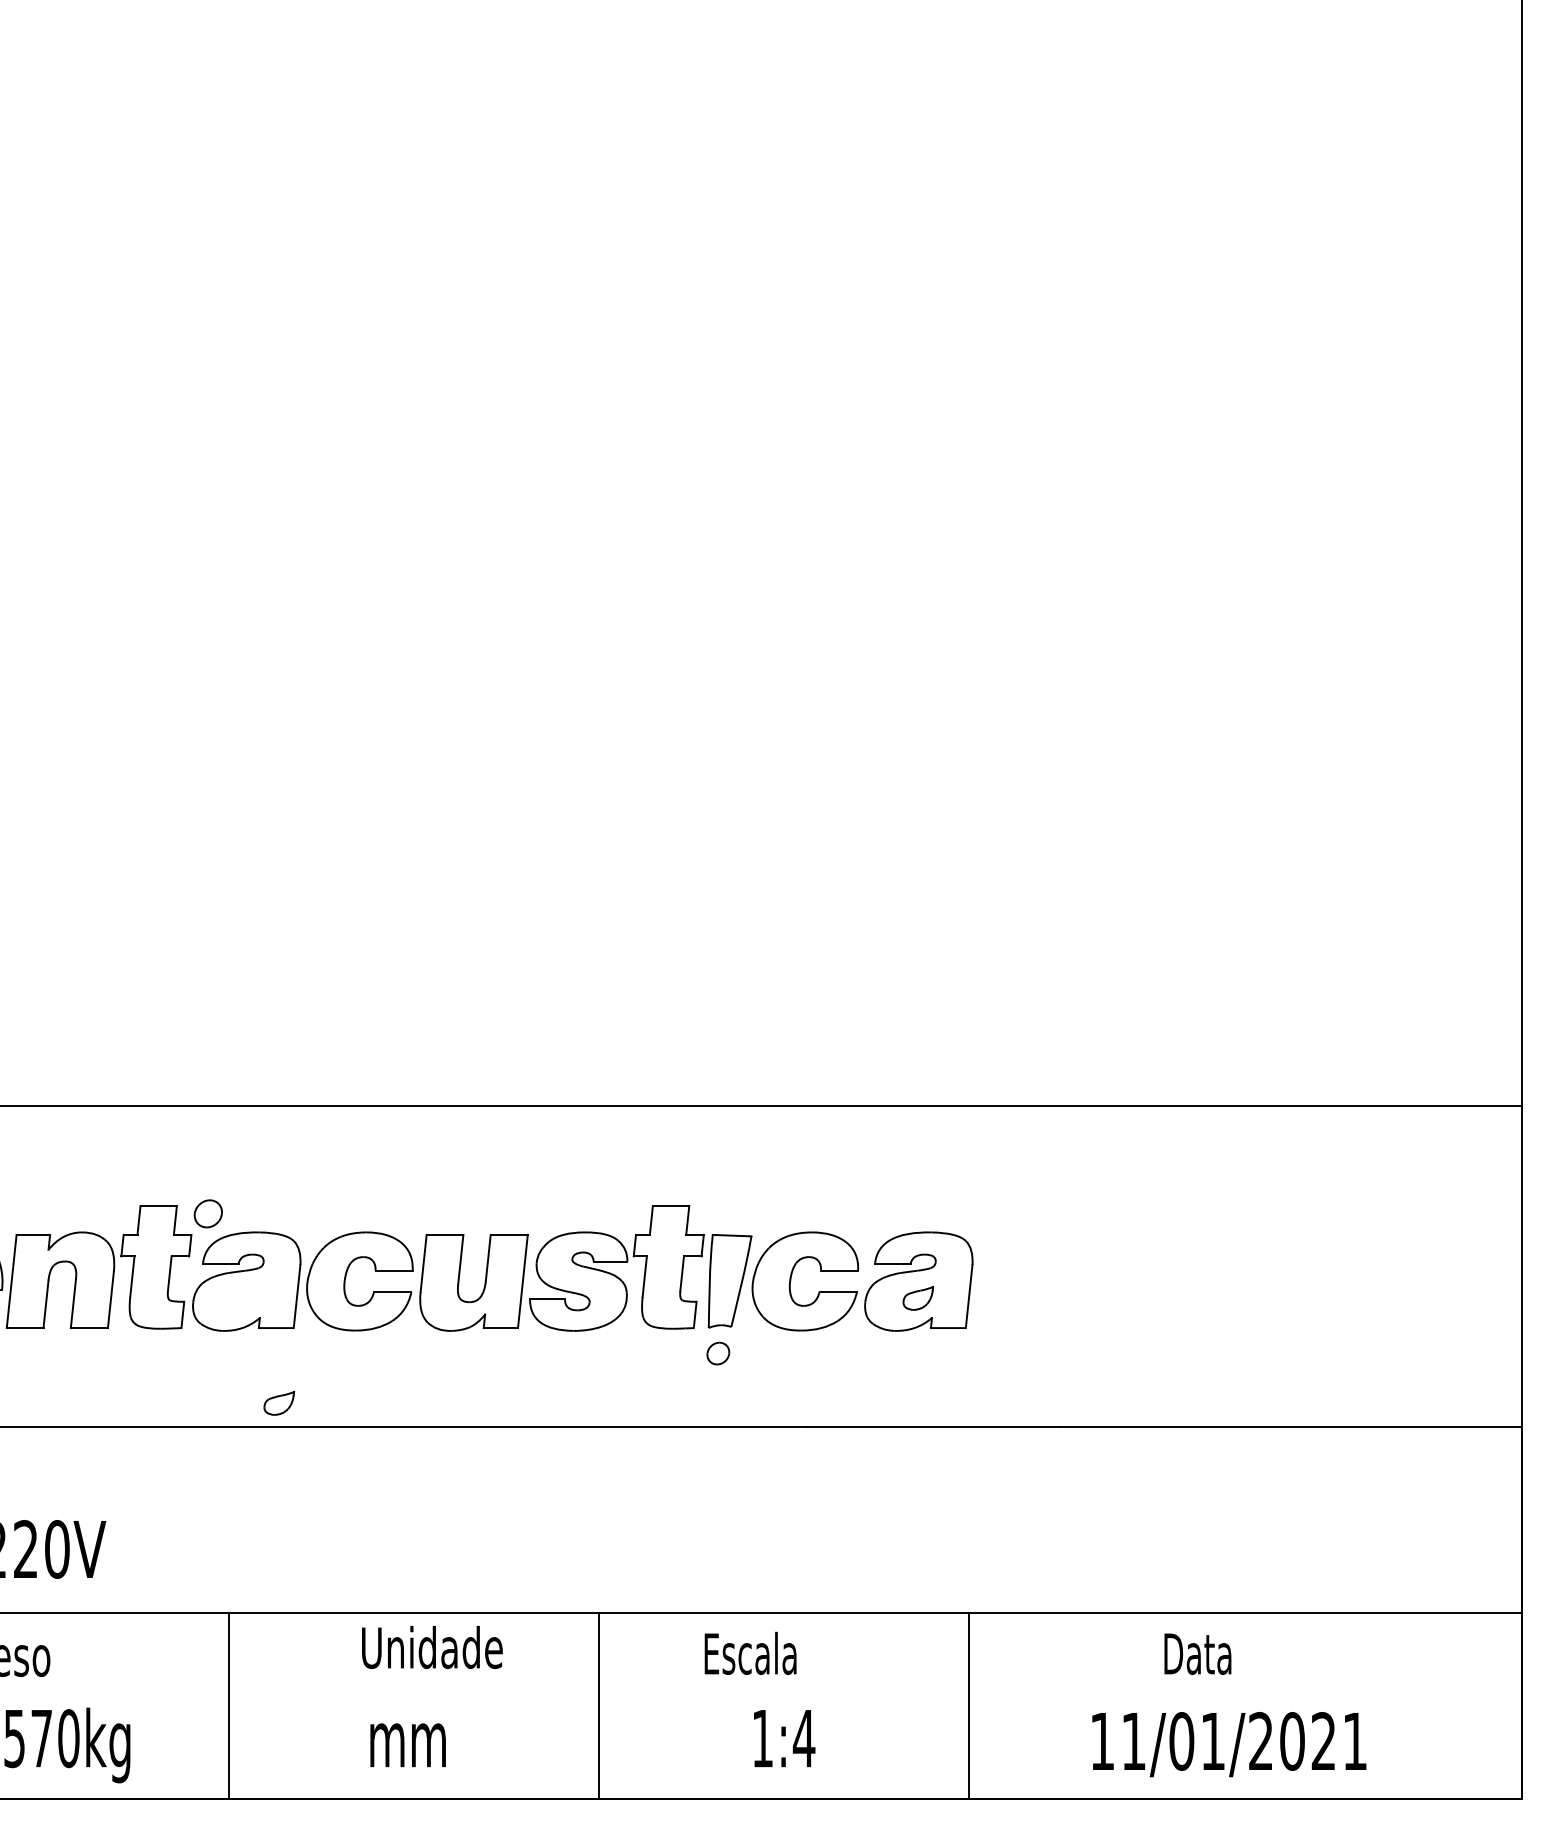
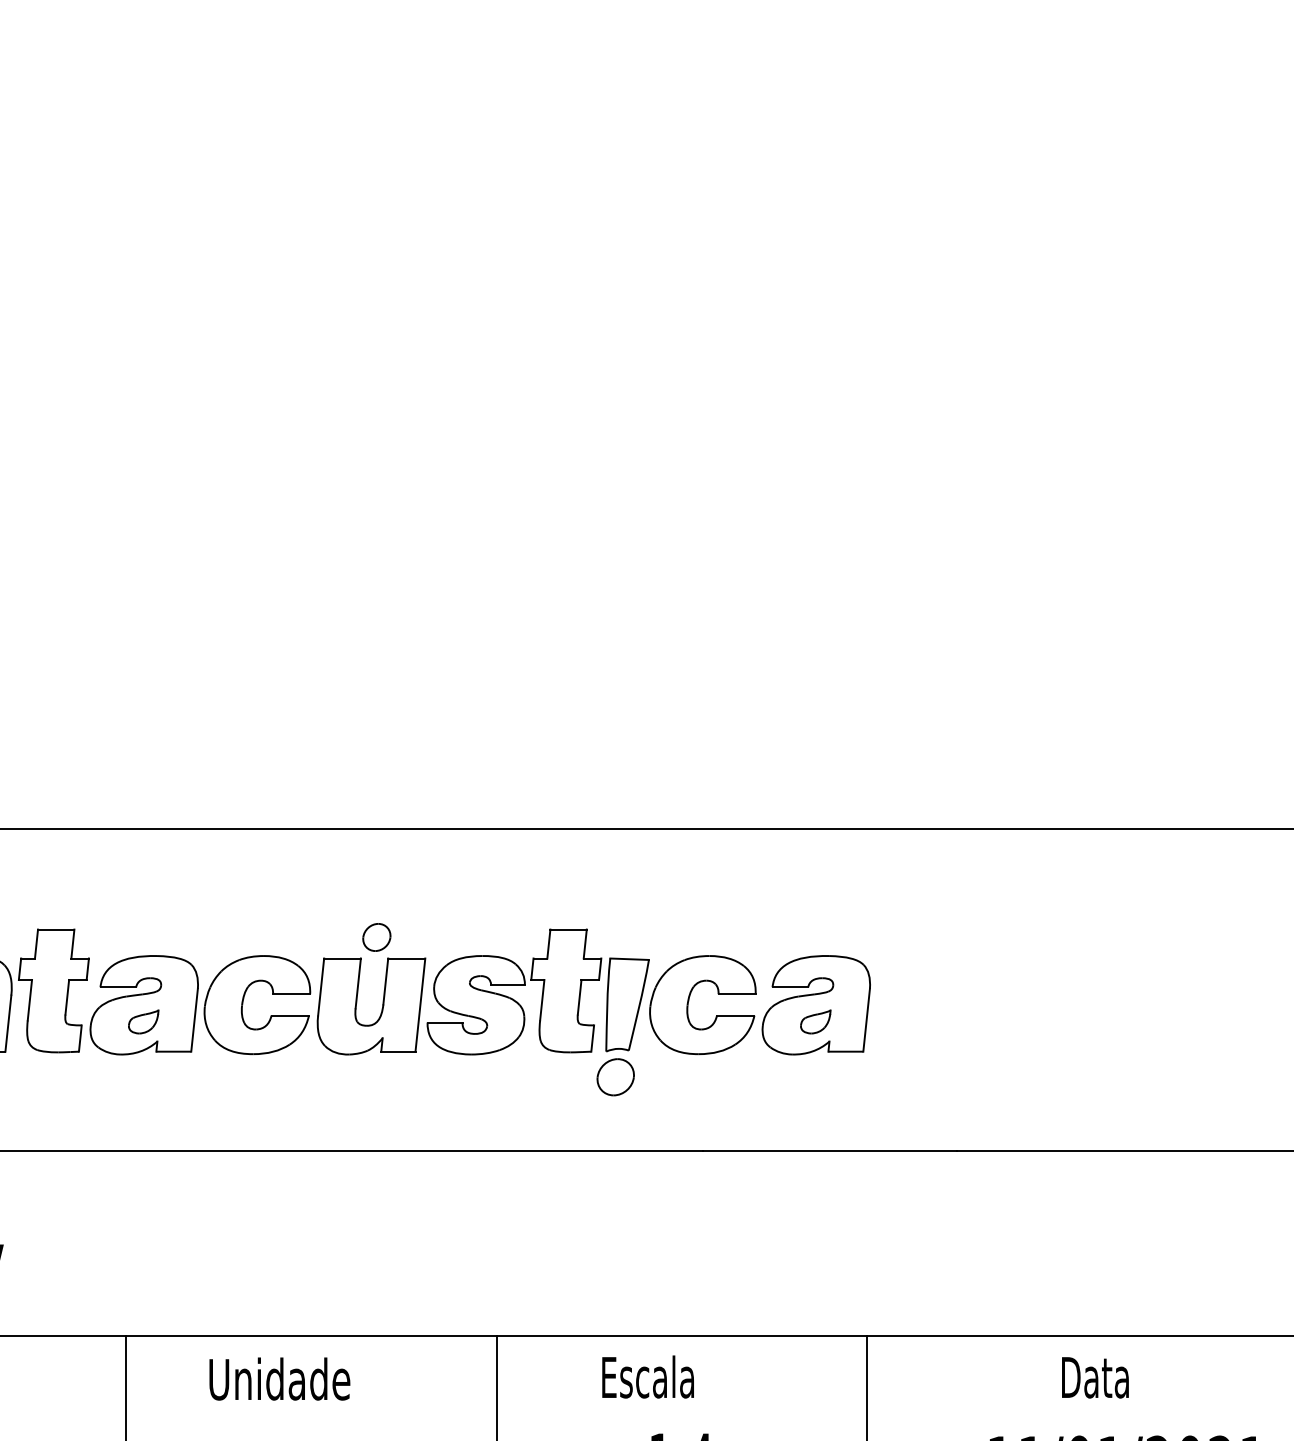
part: (207, 1213) -> (376, 937), moved
part: (718, 1353) -> (616, 1077), size x1.67
part: (278, 1403) -> (143, 1022), moved
text: (432, 1647) -> (280, 1379), moved

